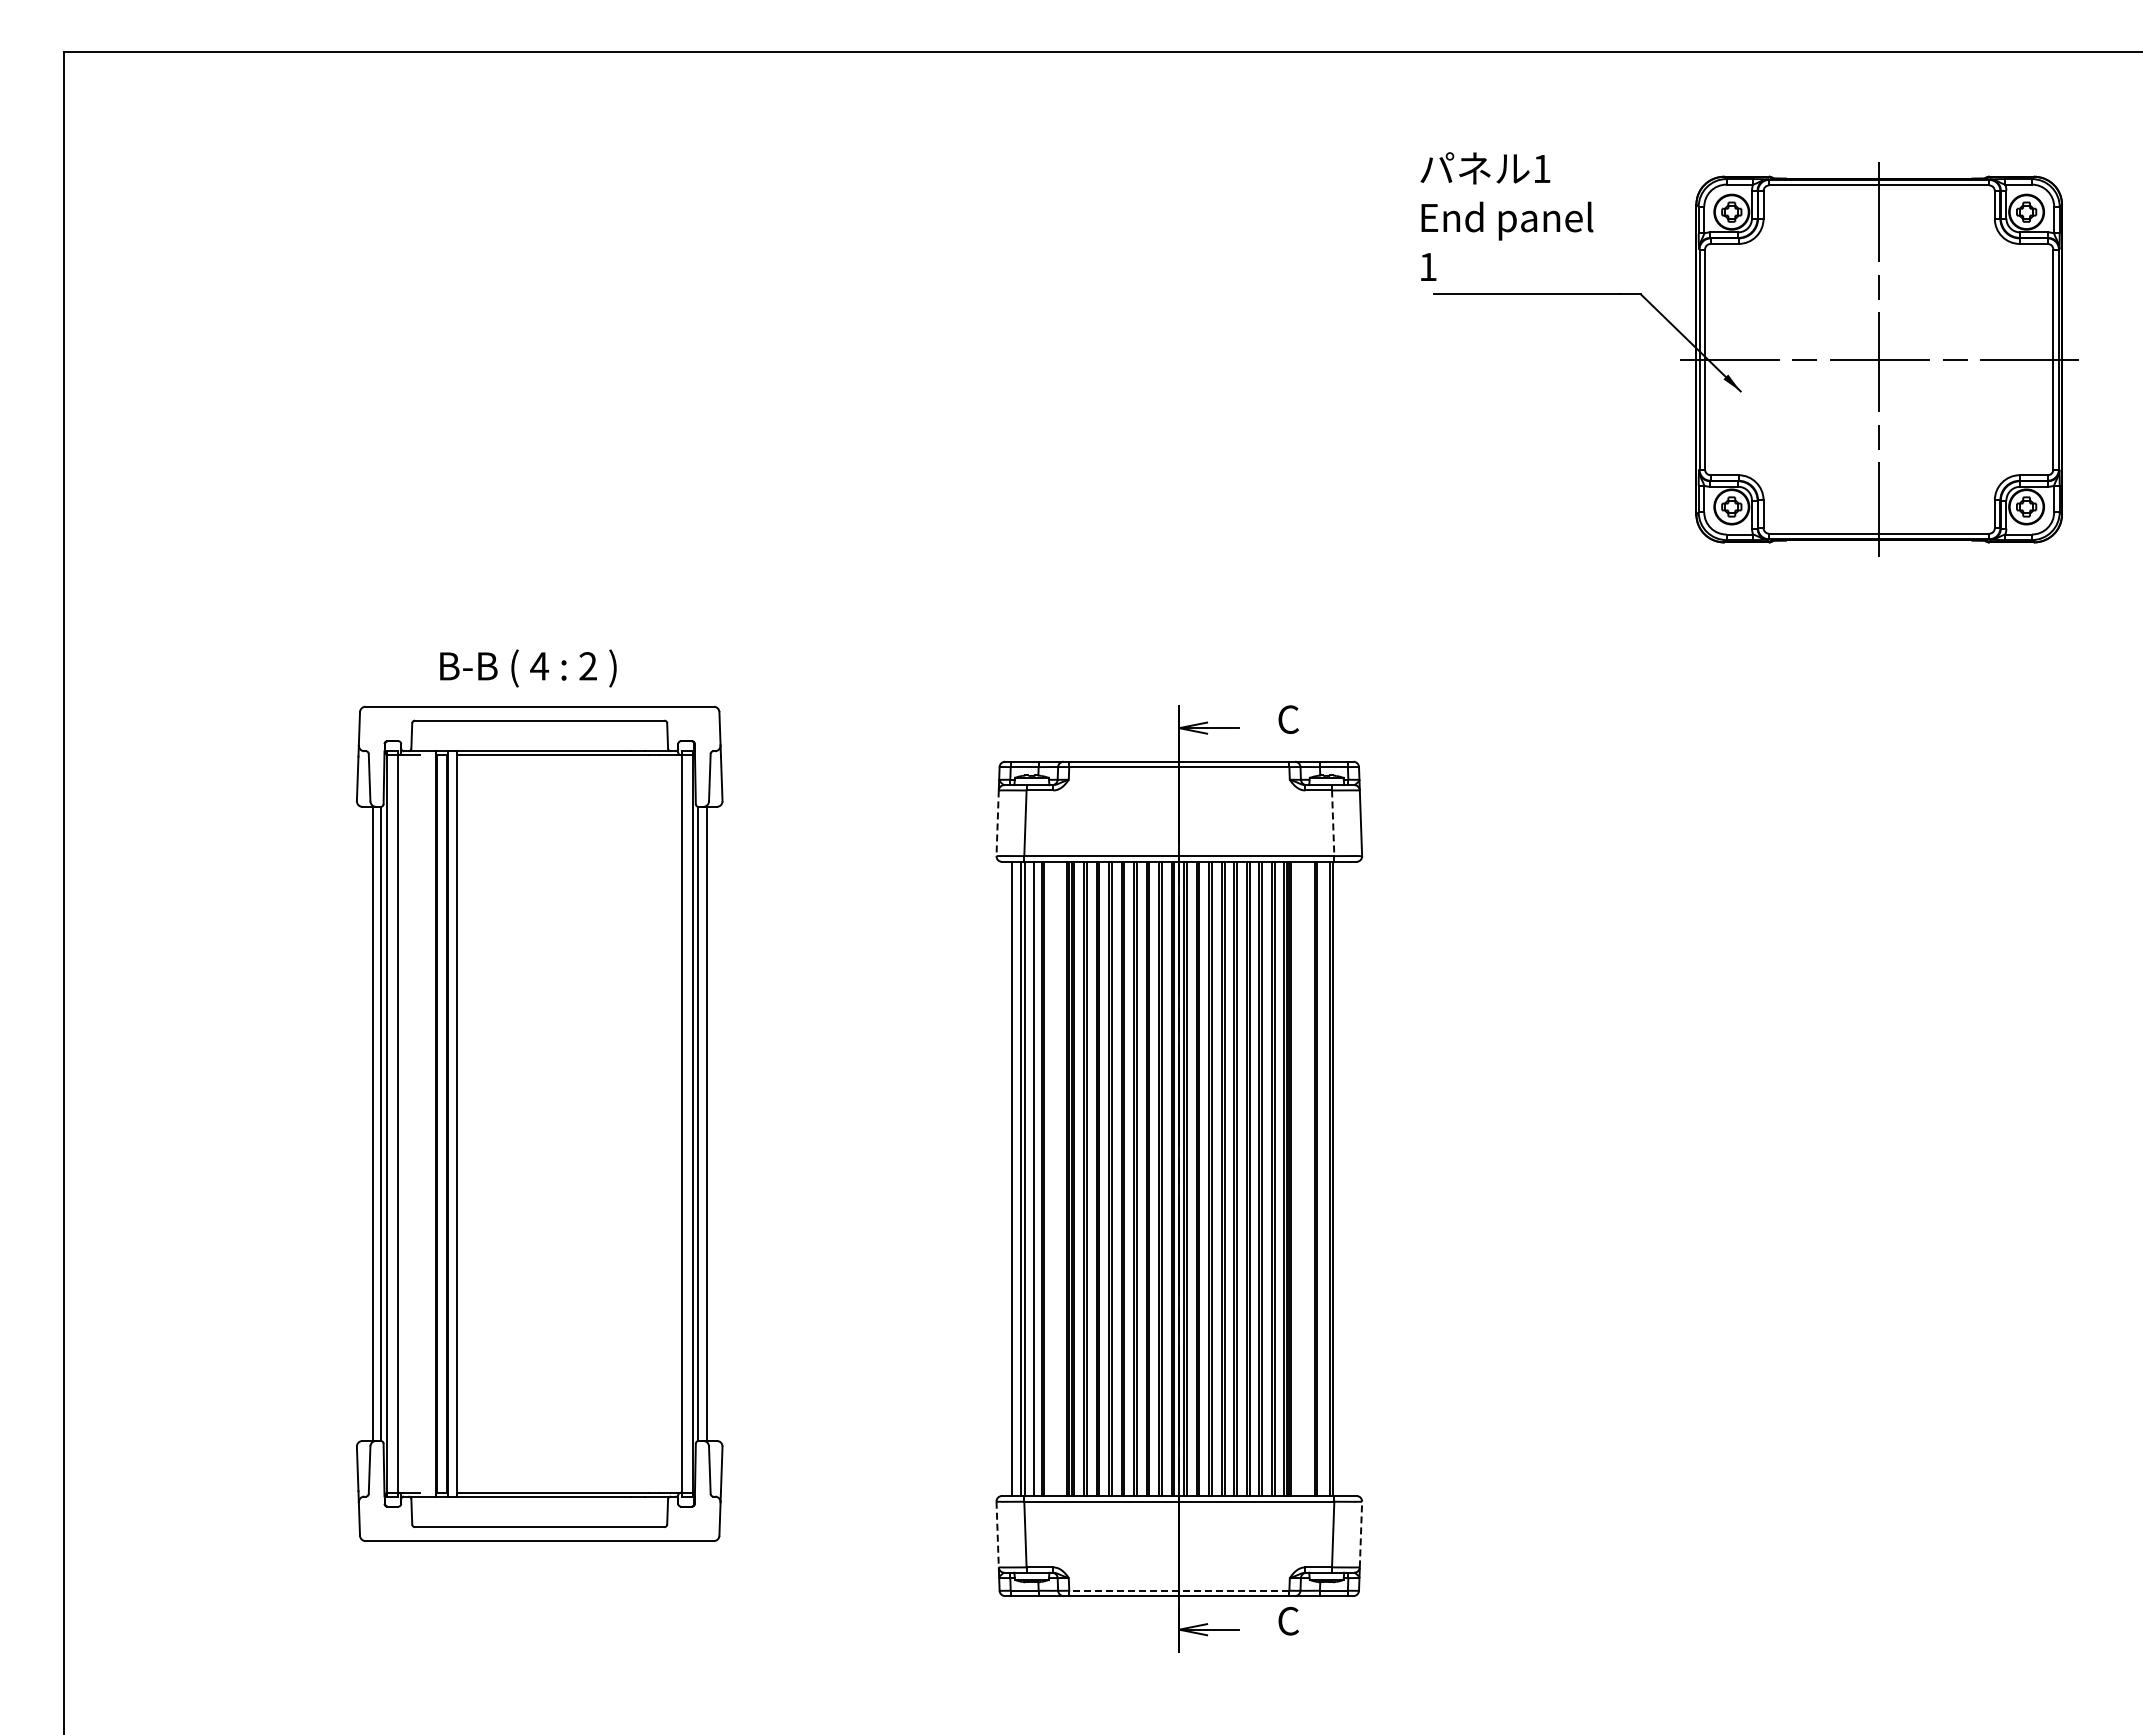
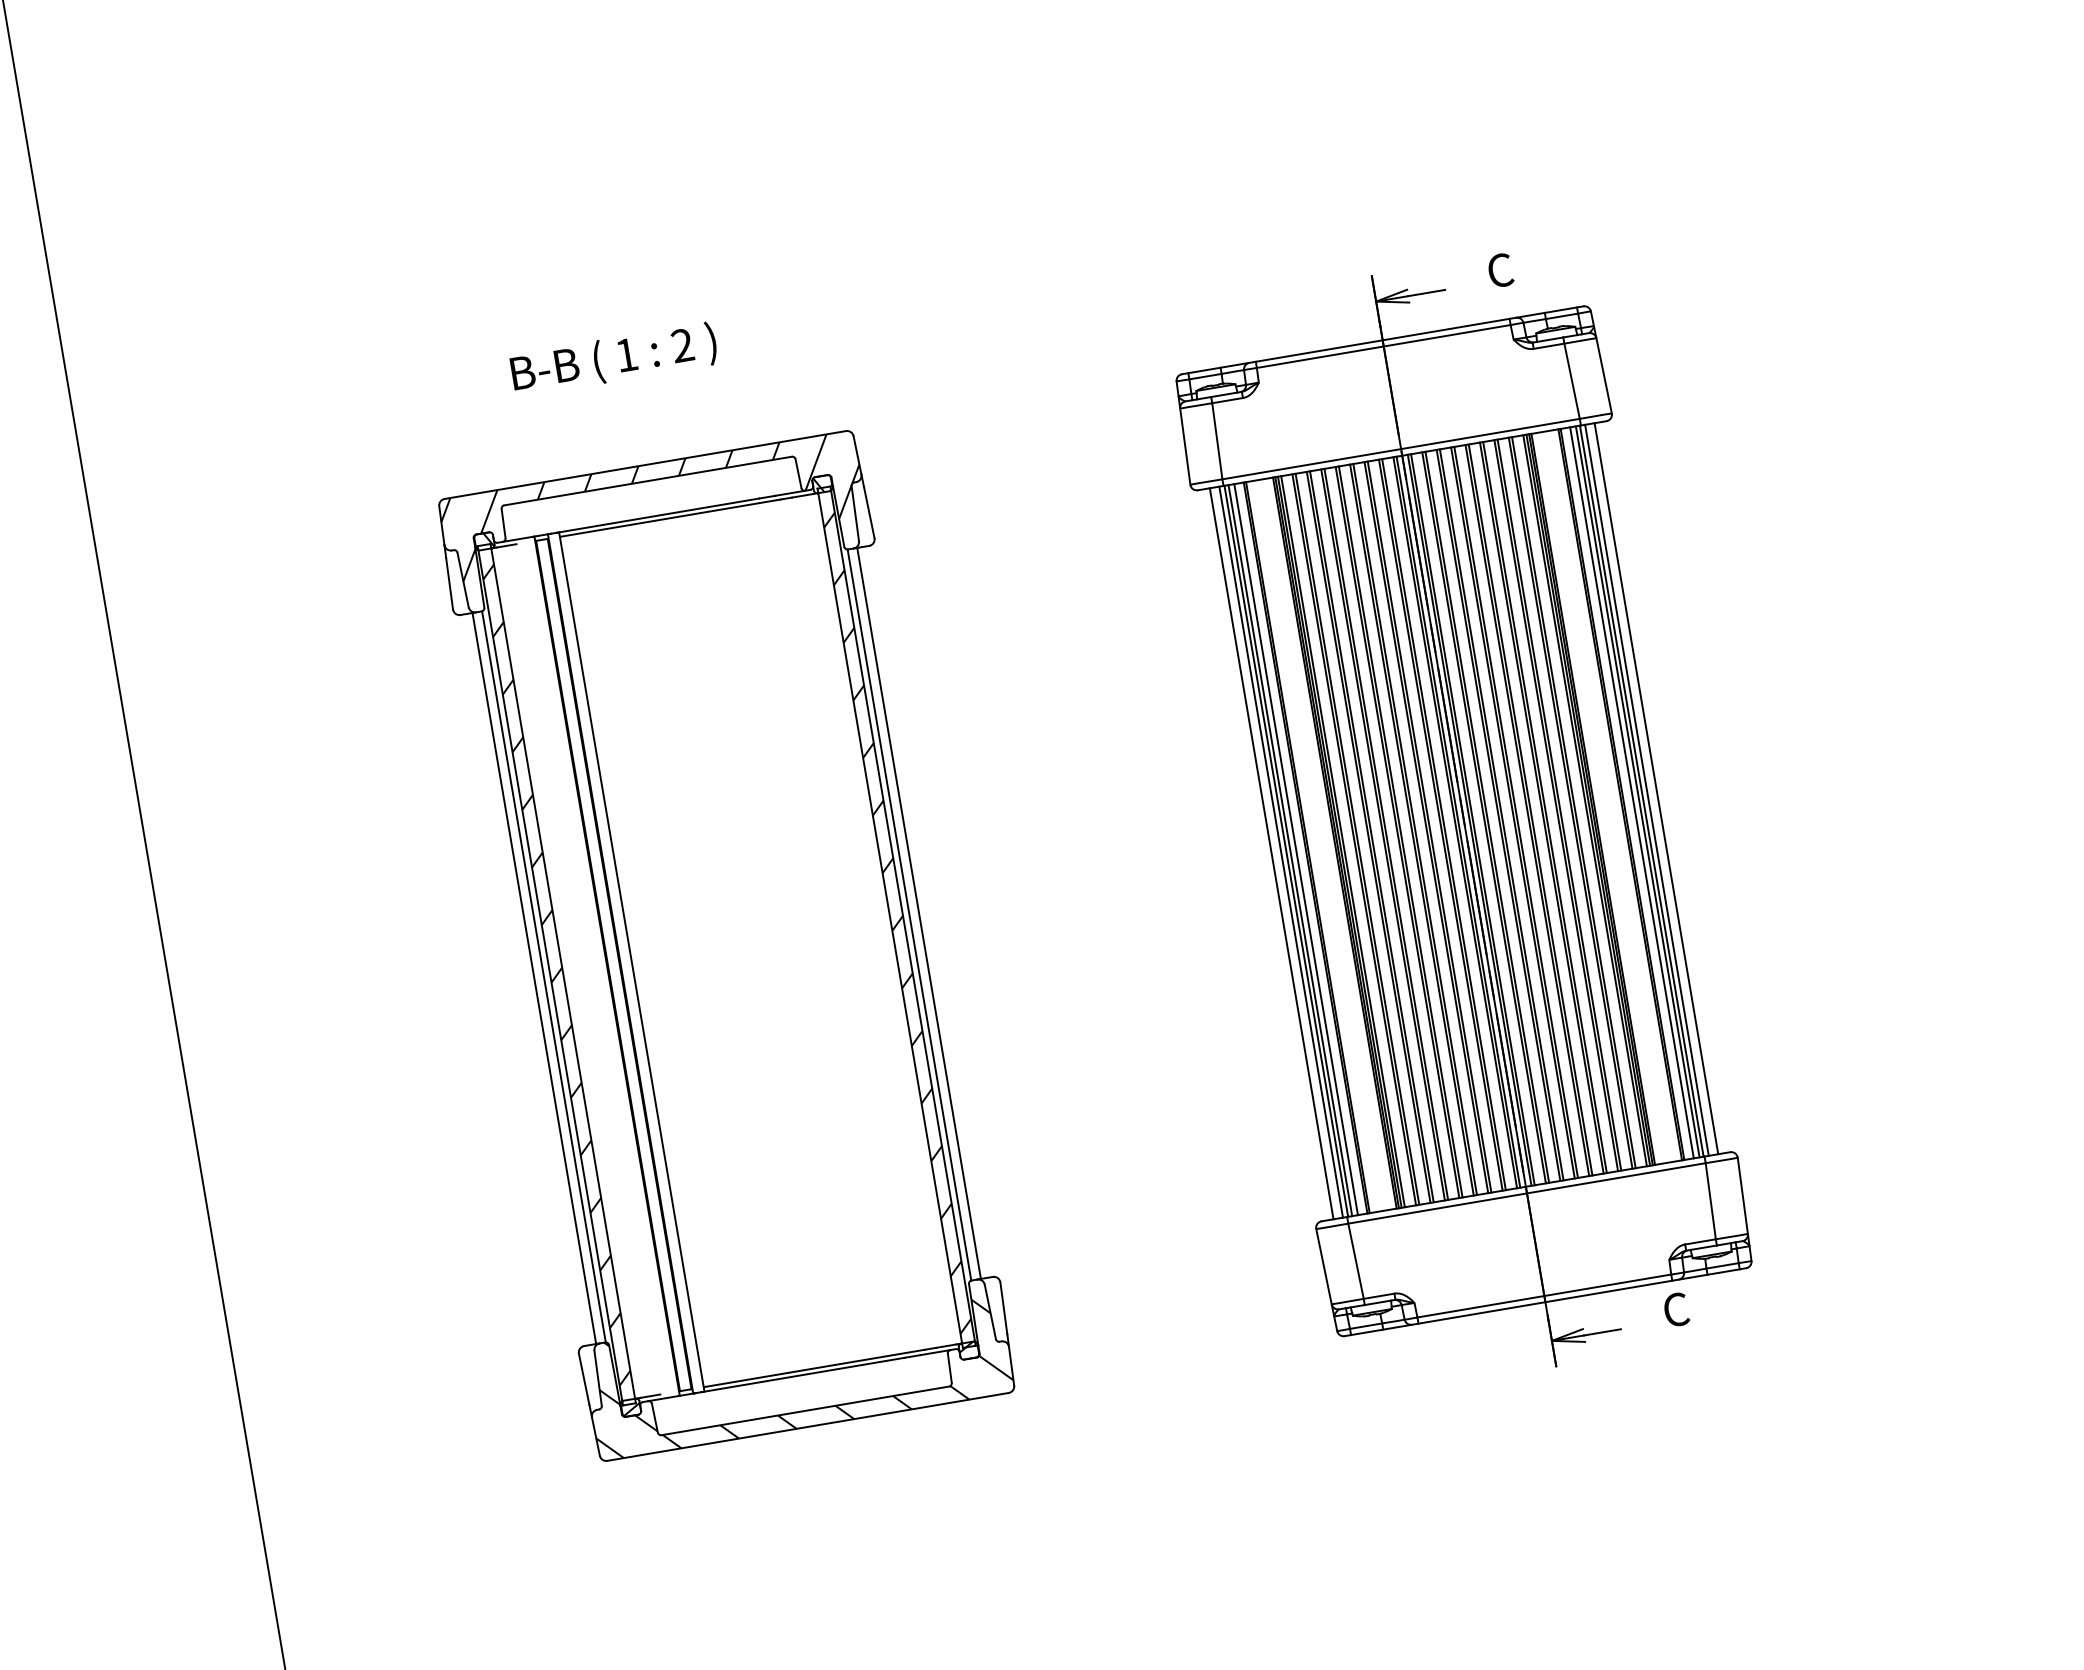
text: (539, 666) -> (626, 355), 4 -> 1
line: (997, 823) -> (1185, 446), dashed -> solid
line: (1333, 823) -> (1572, 381), dashed -> solid
part: (539, 1123) -> (726, 945), moved
line: (1028, 1178) -> (1290, 850), added
line: (1324, 1178) -> (1631, 792), added
line: (1337, 1178) -> (1646, 789), added
line: (1346, 1178) -> (1656, 788), added
line: (997, 1534) -> (1323, 1266), dashed -> solid
line: (1360, 1534) -> (1742, 1195), dashed -> solid
line: (1178, 1590) -> (1543, 1295), dashed -> solid

